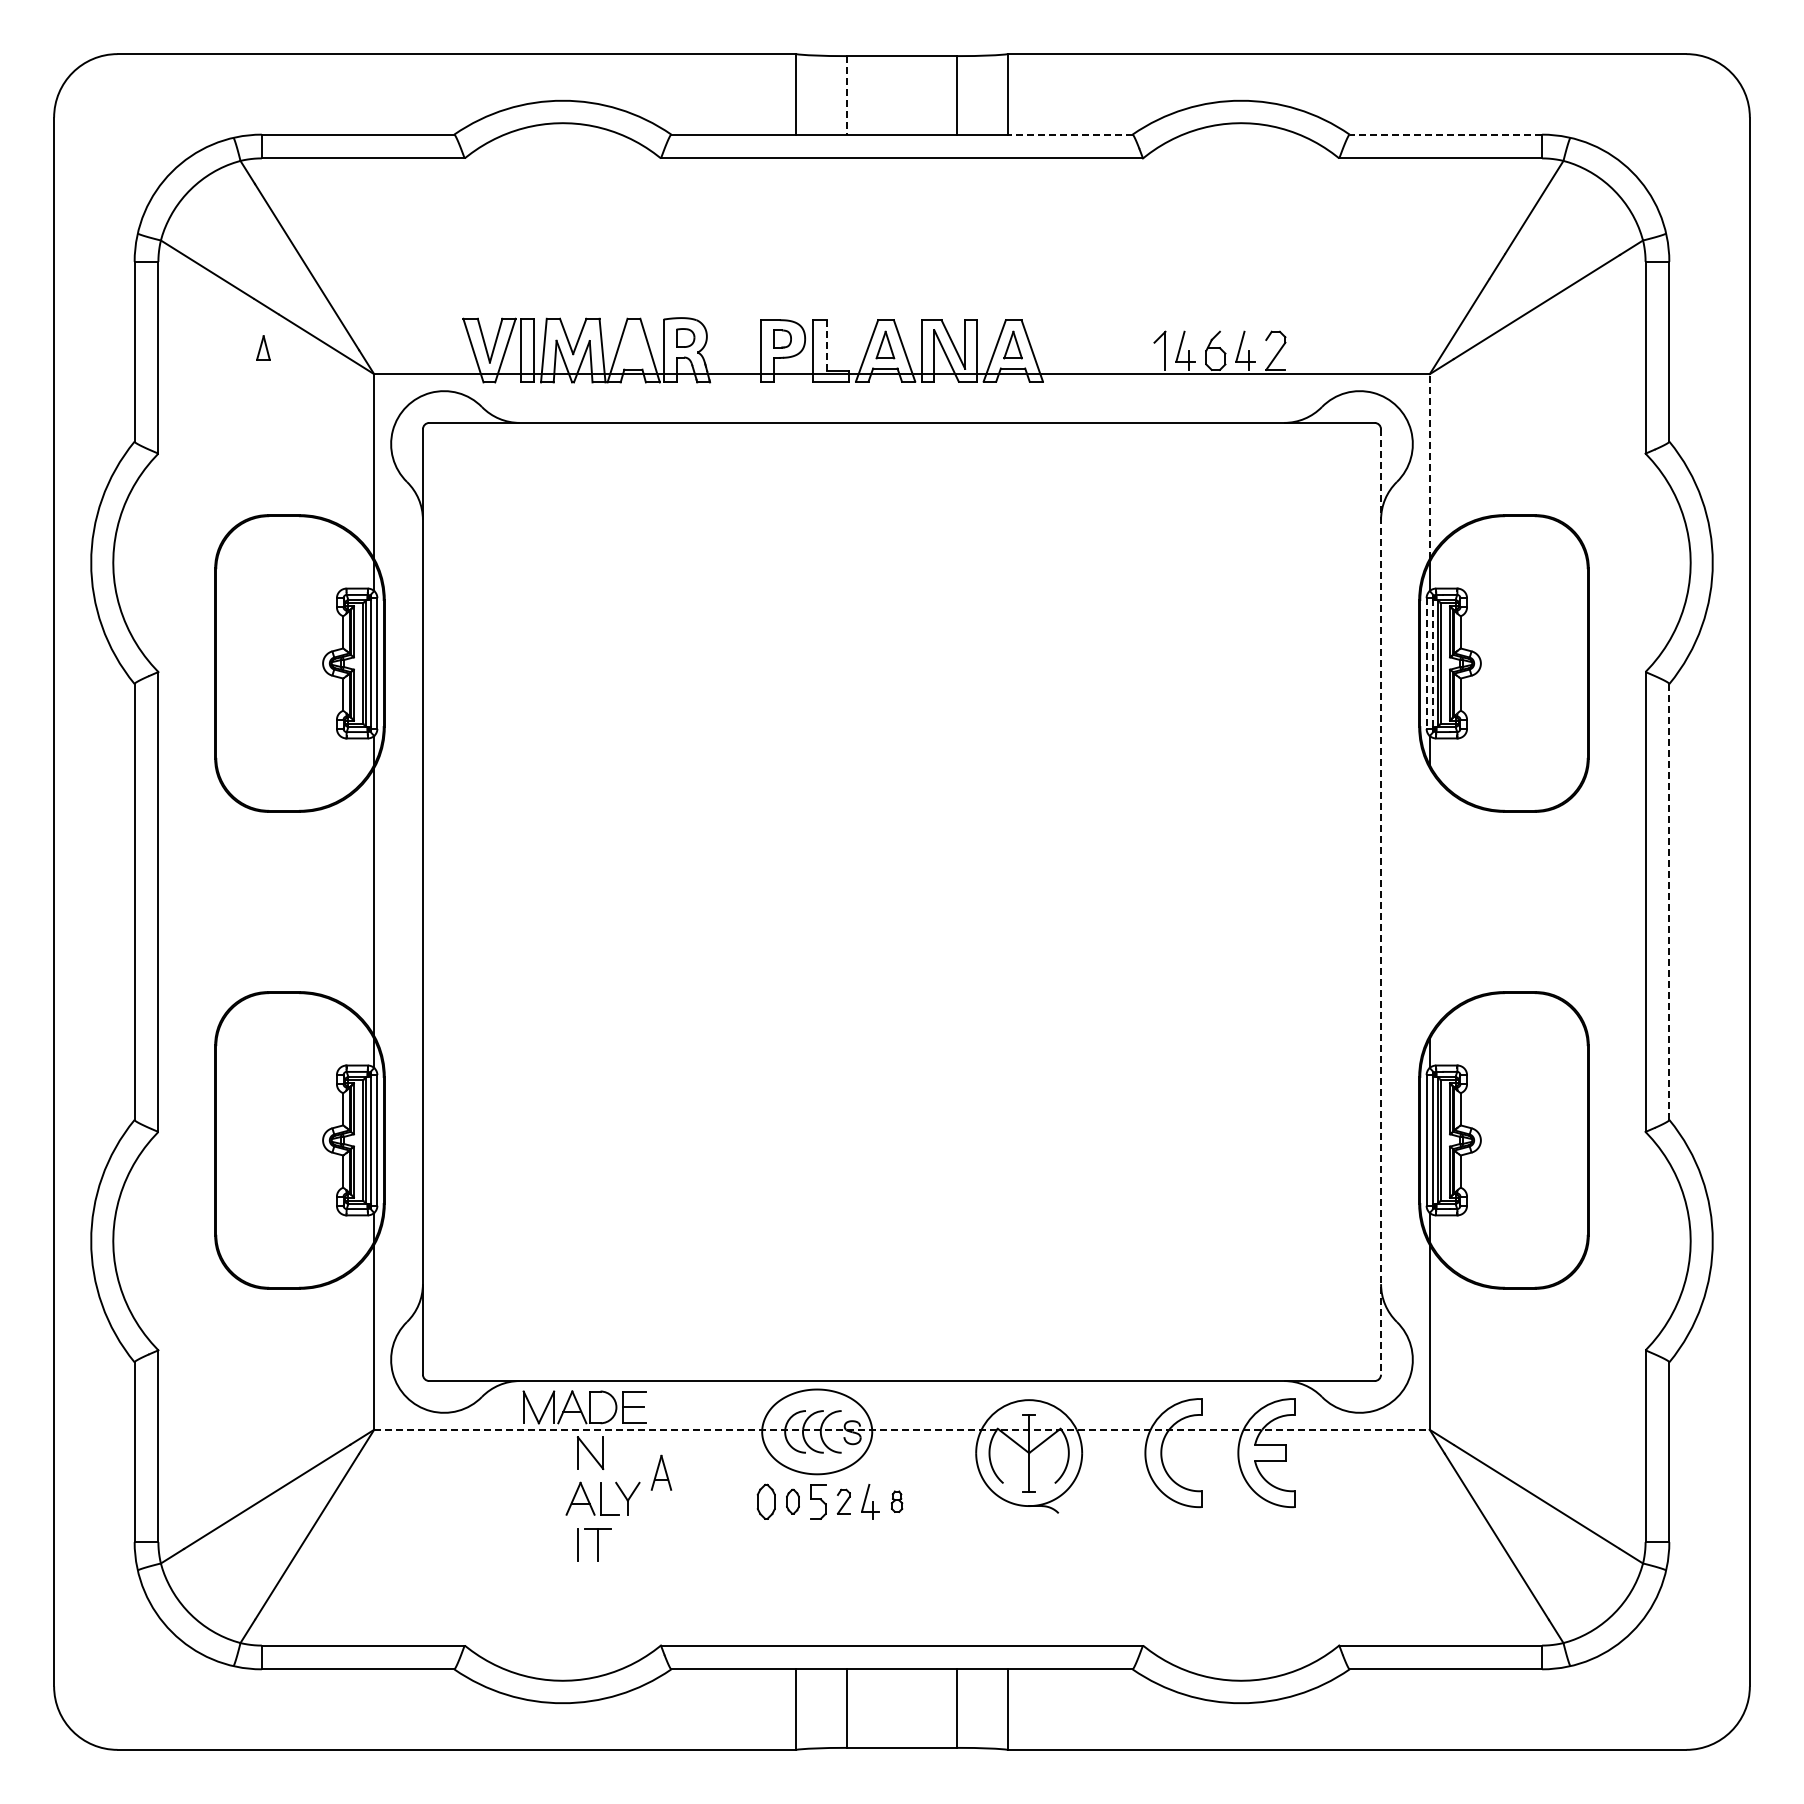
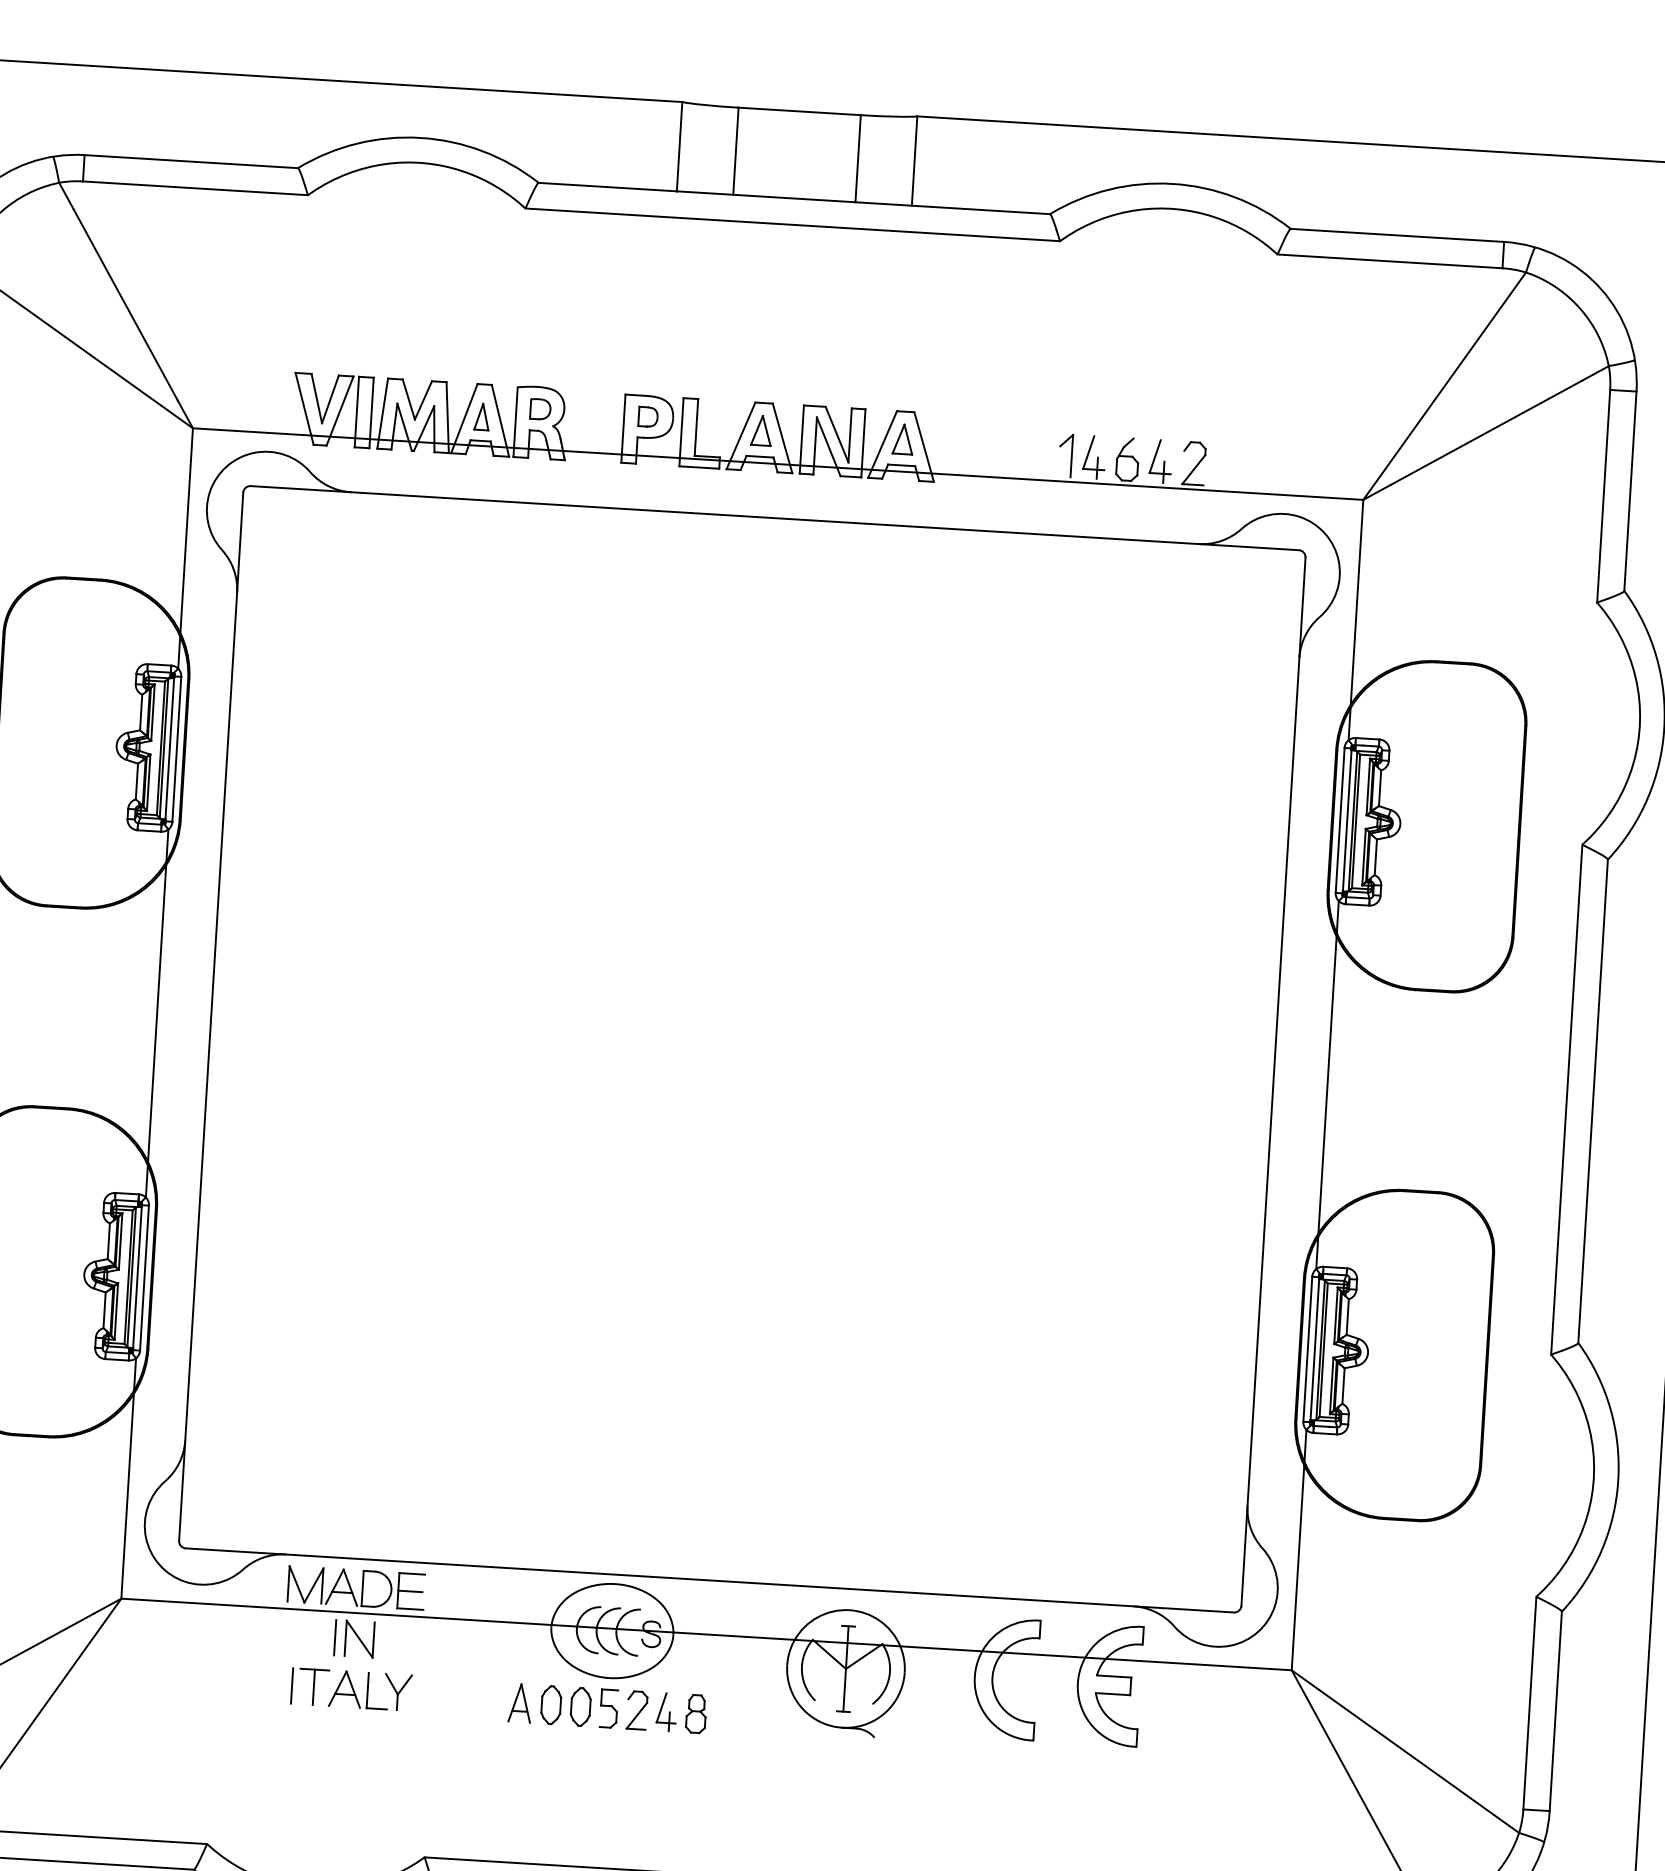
line: (846, 95) -> (735, 151), dashed -> solid
line: (1069, 134) -> (980, 209), dashed -> solid
line: (1445, 134) -> (1396, 235), dashed -> solid
line: (826, 345) -> (696, 427), dashed -> solid
part: (263, 347) -> (482, 416), moved
line: (1429, 466) -> (1356, 602), dashed -> solid
line: (1432, 663) -> (1346, 820), dashed -> solid
line: (1426, 664) -> (1339, 821), dashed -> solid
line: (1429, 901) -> (1327, 1084), added
line: (1381, 902) -> (1273, 1082), dashed -> solid
line: (1669, 902) -> (1593, 1101), dashed -> solid
line: (902, 1429) -> (707, 1634), dashed -> solid
line: (568, 1453) -> (335, 1638), added
part: (661, 1472) -> (520, 1702), moved
part: (792, 1501) -> (580, 1706), size x1.43
part: (843, 1501) -> (636, 1710), size x1.43
part: (896, 1501) -> (695, 1713), size x1.67
part: (594, 1544) -> (309, 1686), moved

